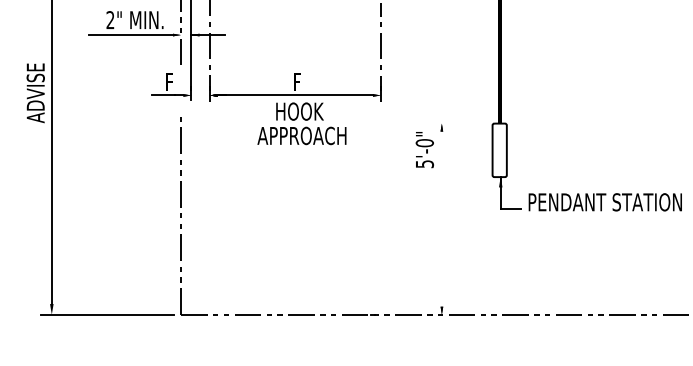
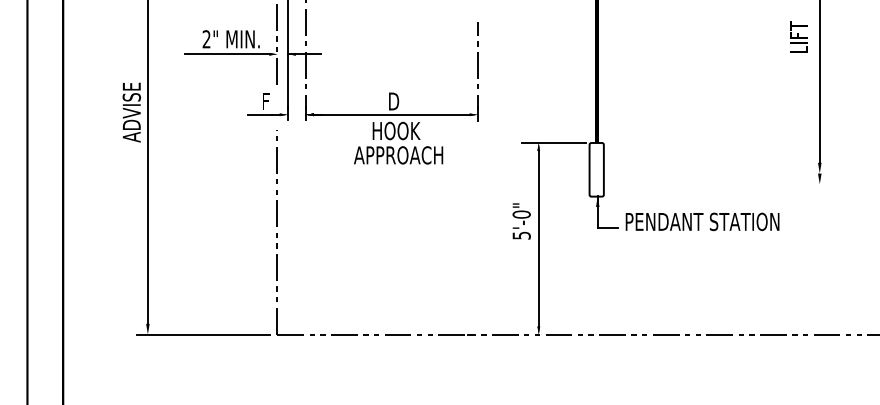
text: (297, 82) -> (394, 101), F -> D
line: (456, 124) -> (553, 143), added
text: (424, 150) -> (521, 221), moved
line: (441, 219) -> (538, 239), added

